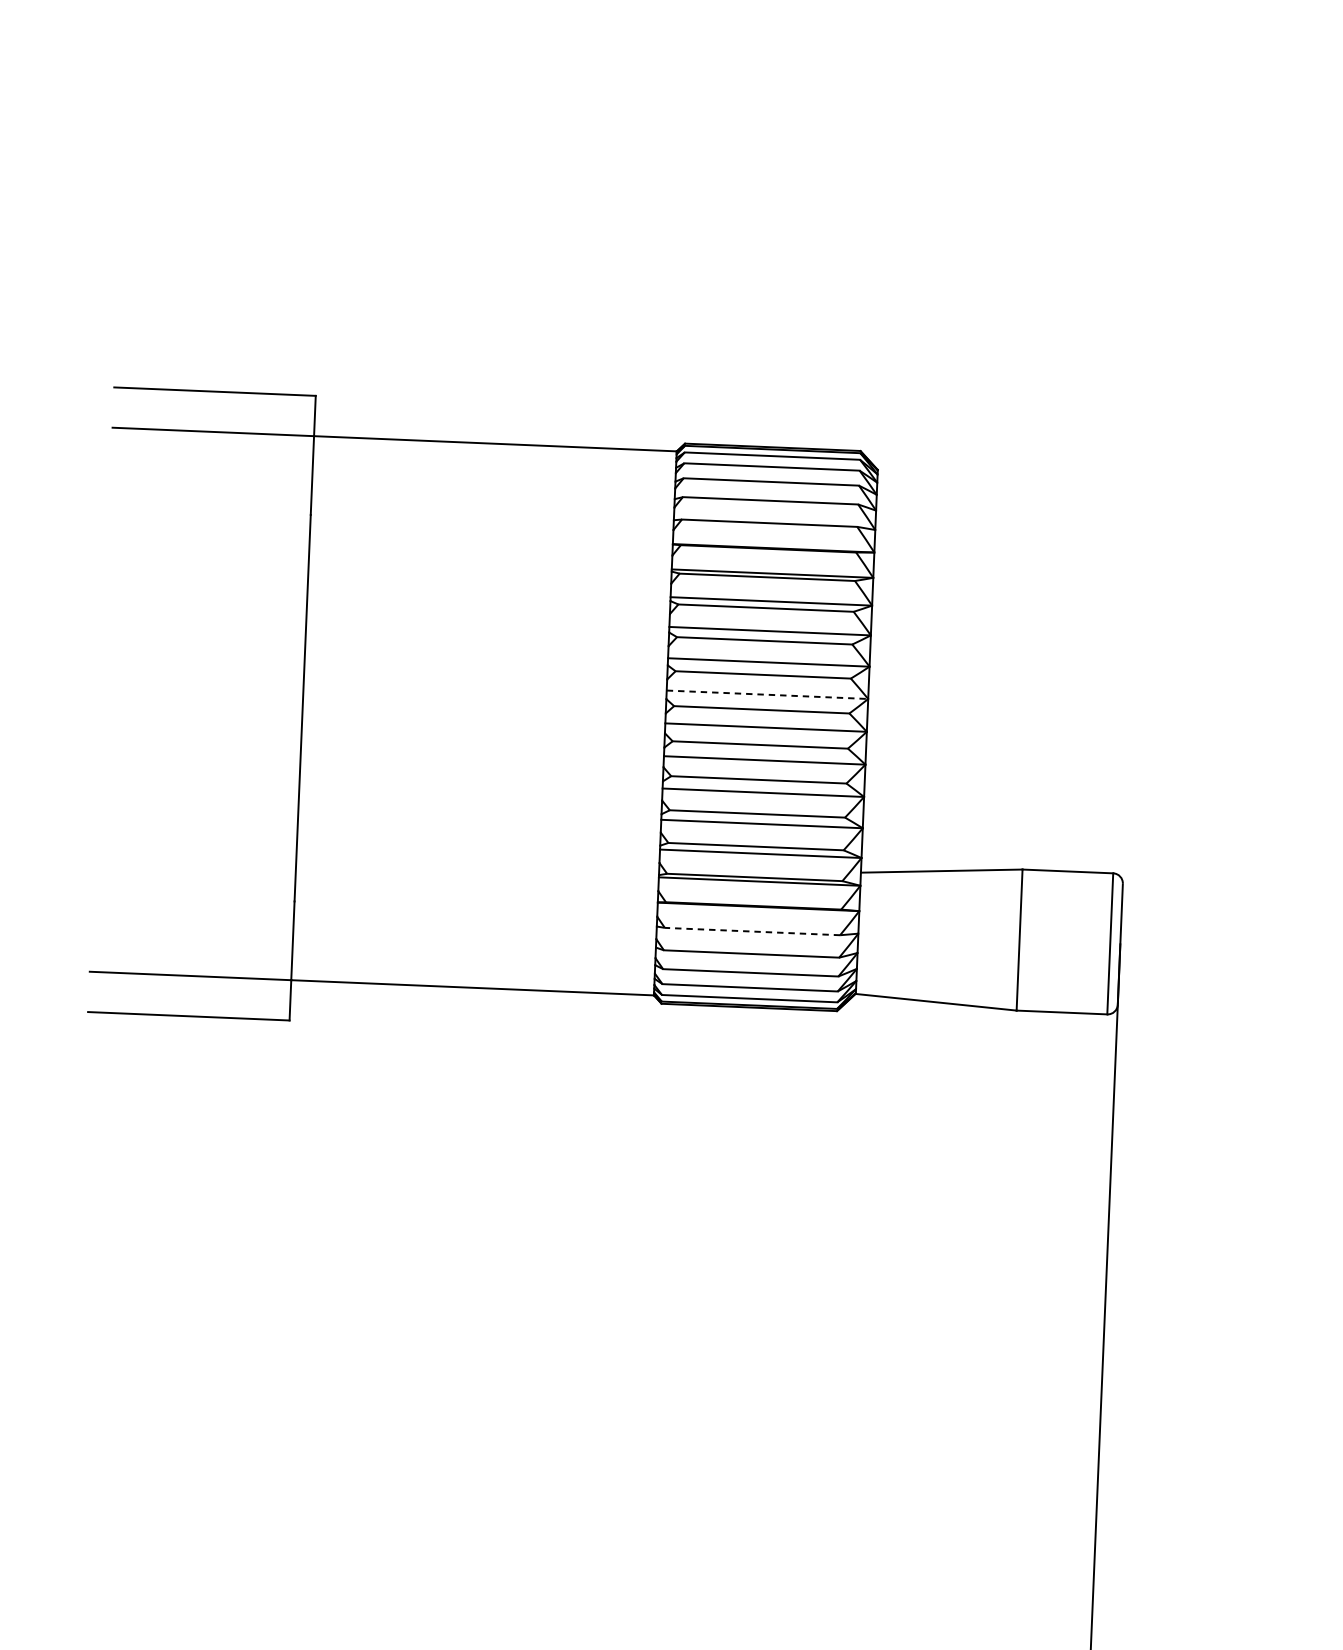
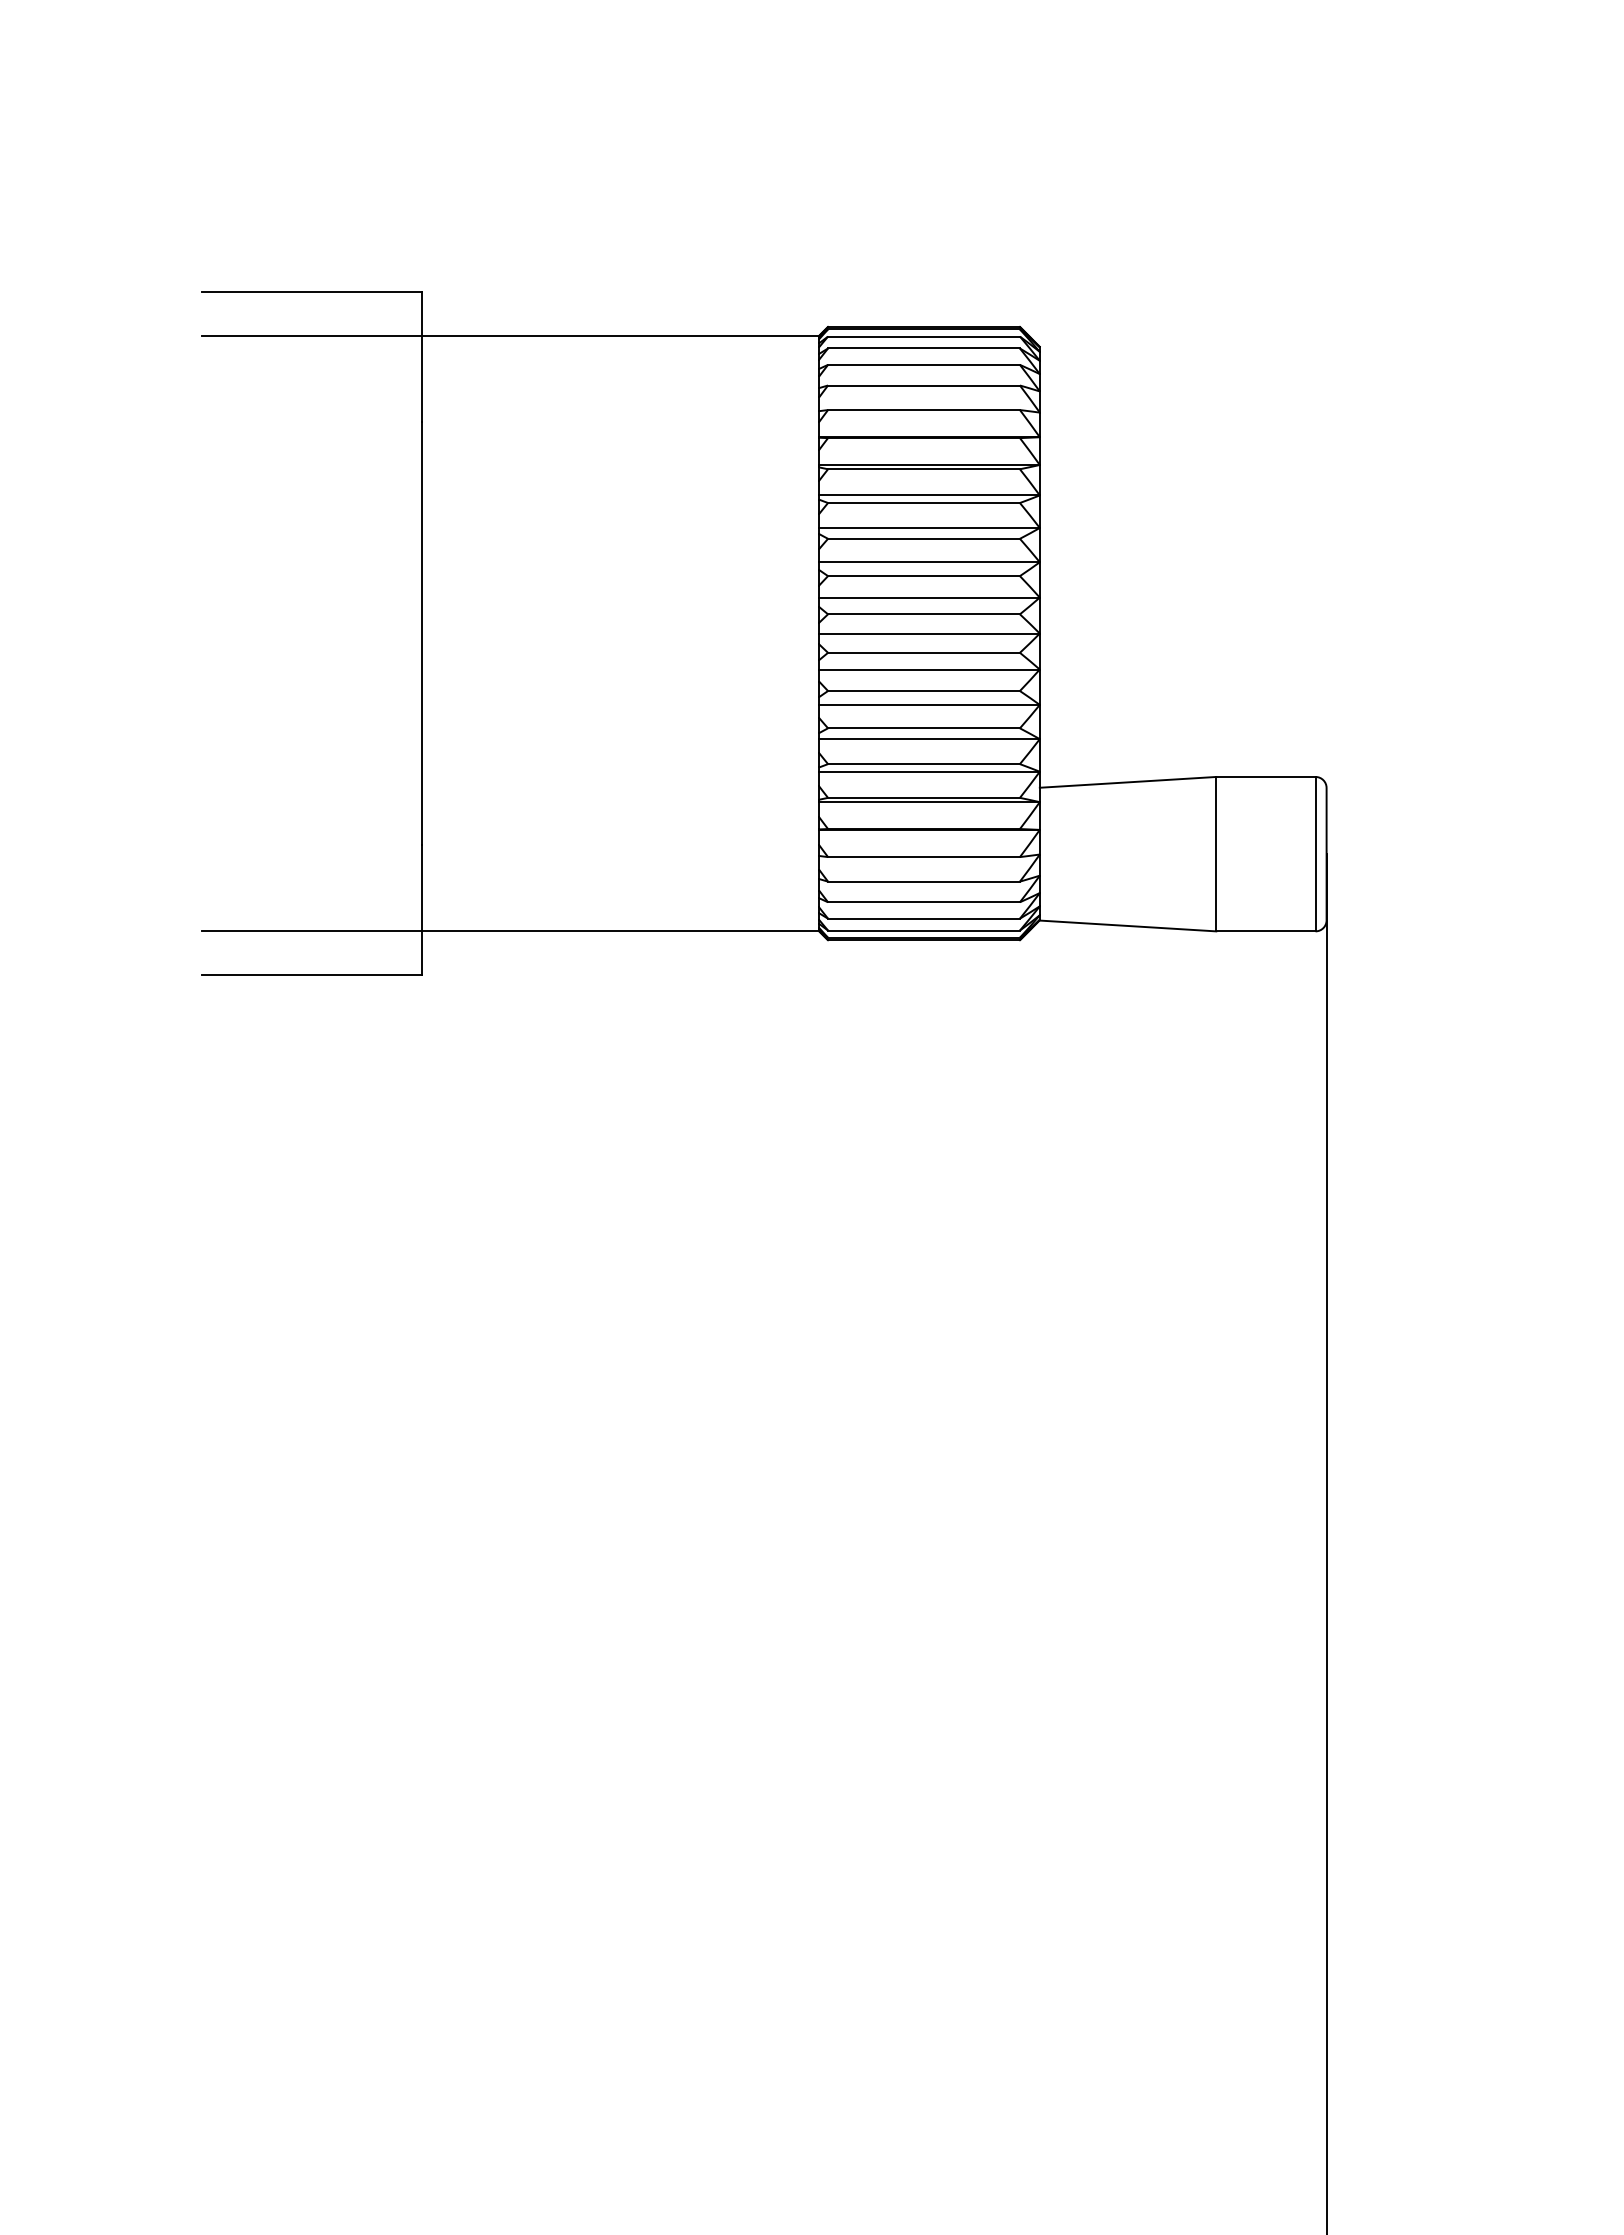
line: (768, 694) -> (930, 597), dashed -> solid
line: (752, 931) -> (924, 857), dashed -> solid

